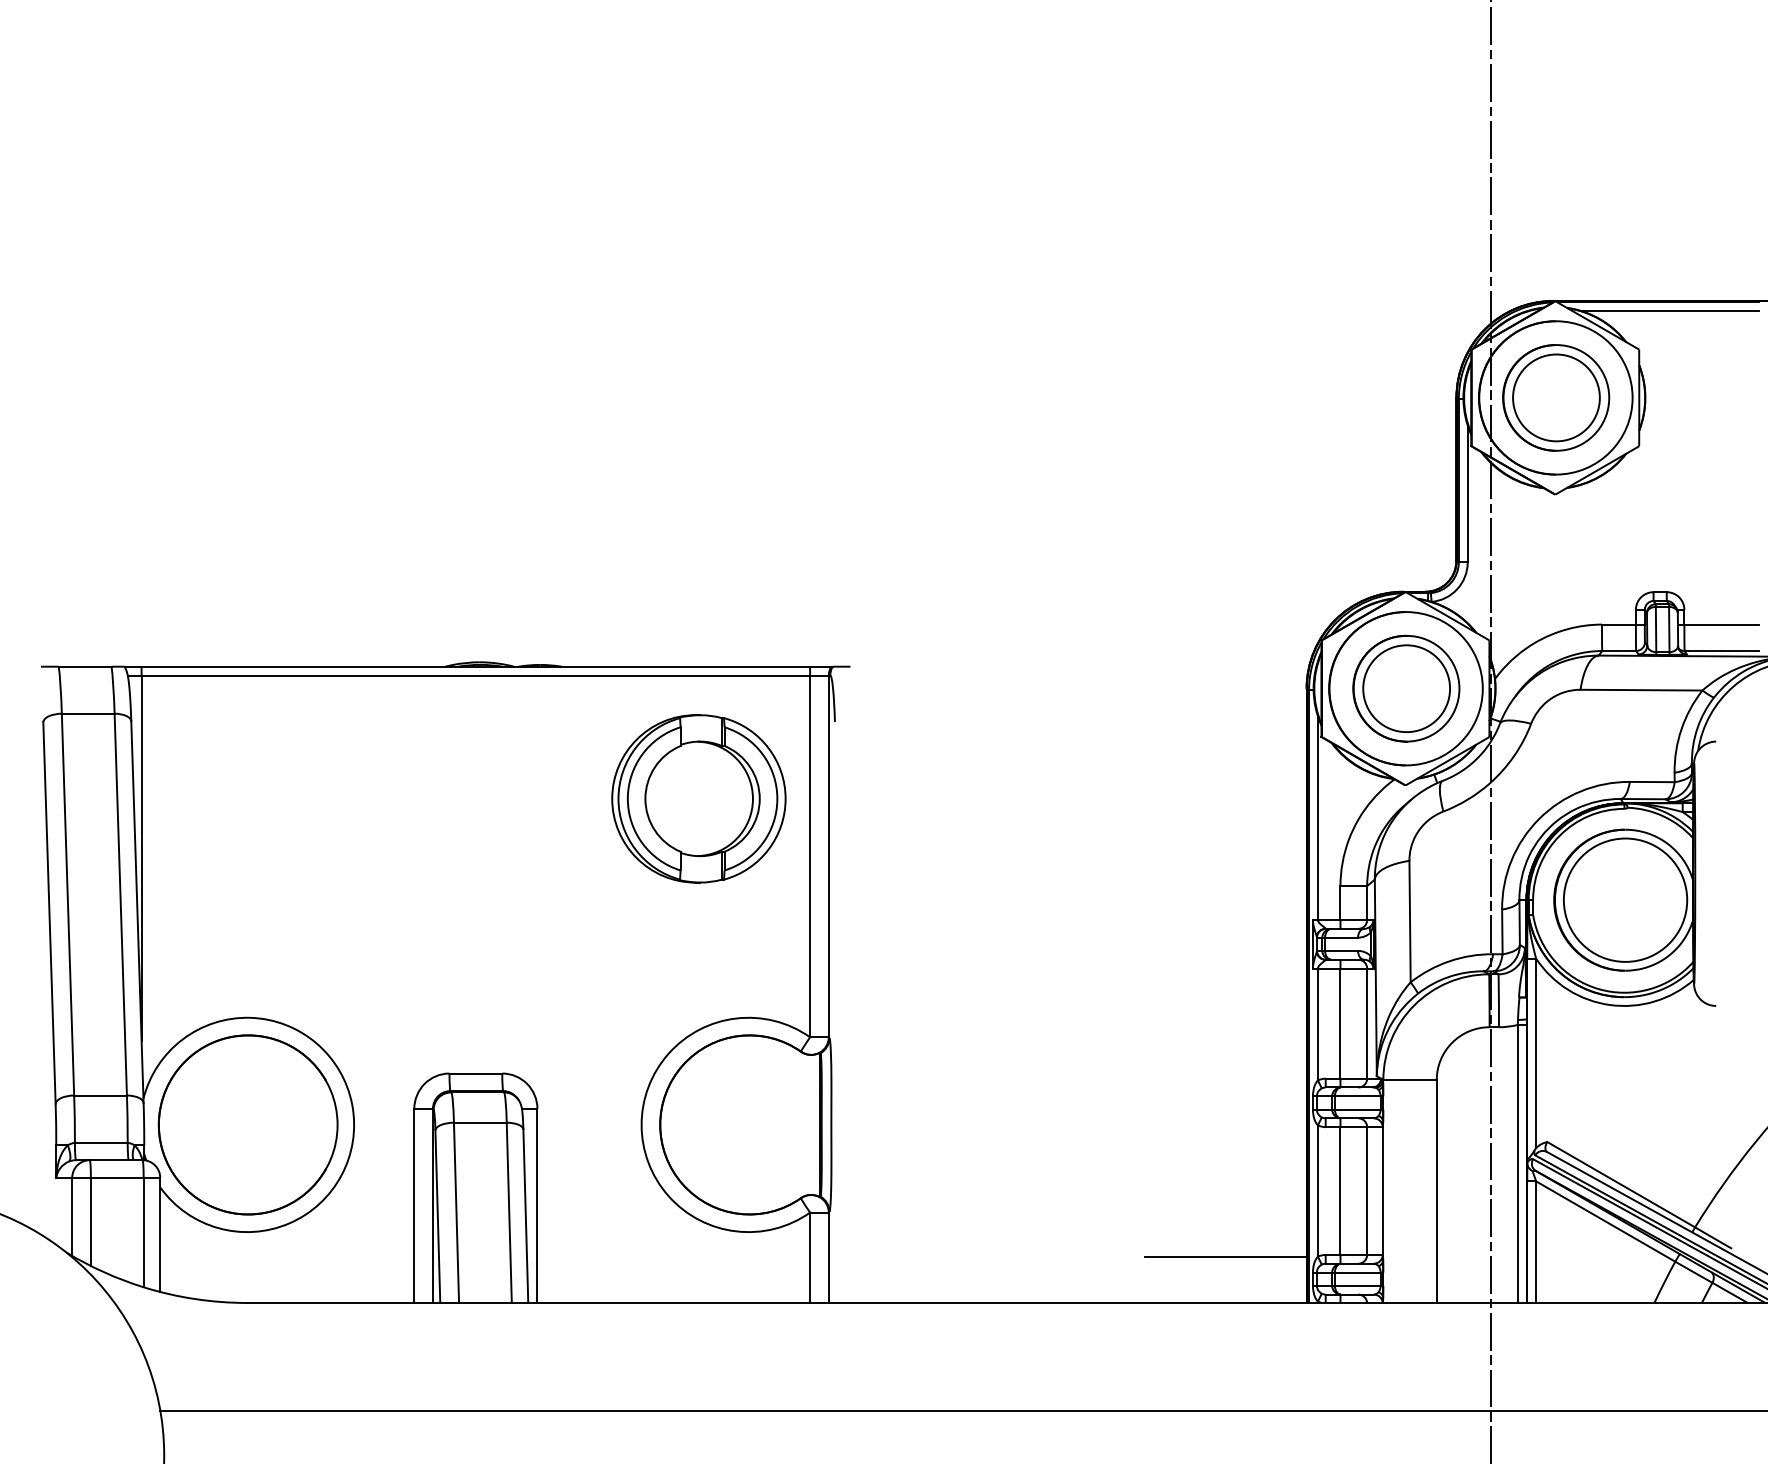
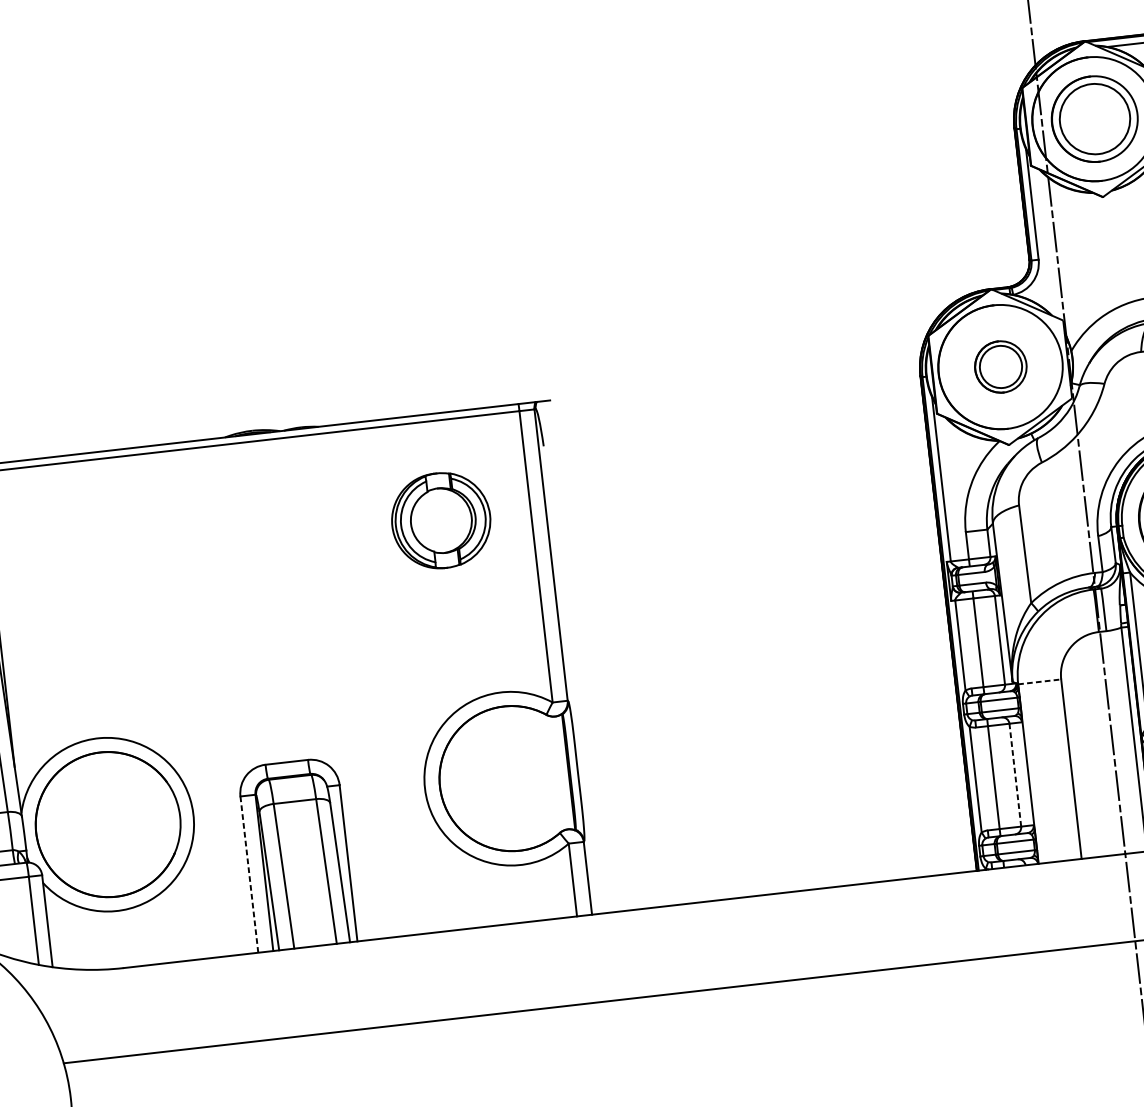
part: (1406, 688) -> (1000, 366), size x0.6
part: (698, 798) -> (440, 520), size x0.7
line: (1410, 1080) -> (1040, 682), solid -> dashed
line: (1367, 1191) -> (1015, 775), solid -> dashed
line: (414, 1206) -> (249, 875), solid -> dashed
line: (1225, 1257) -> (907, 841), removed

